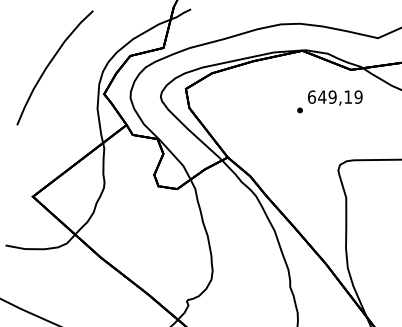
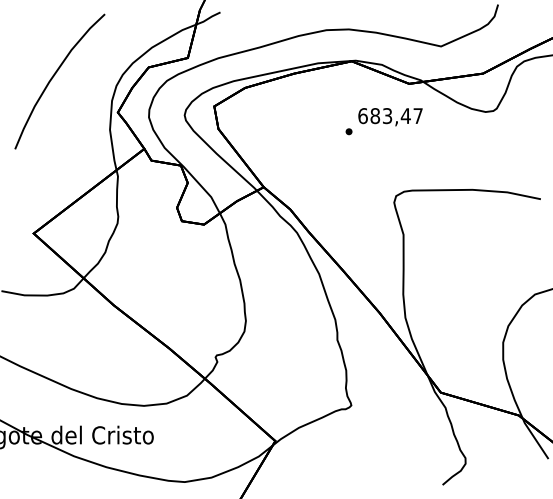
text: (340, 97) -> (396, 116), 649,19 -> 683,47

